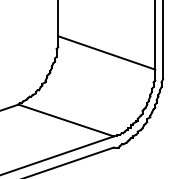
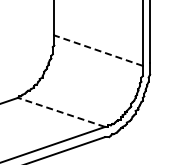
line: (106, 52) -> (98, 50), solid -> dashed
line: (66, 120) -> (61, 112), solid -> dashed

